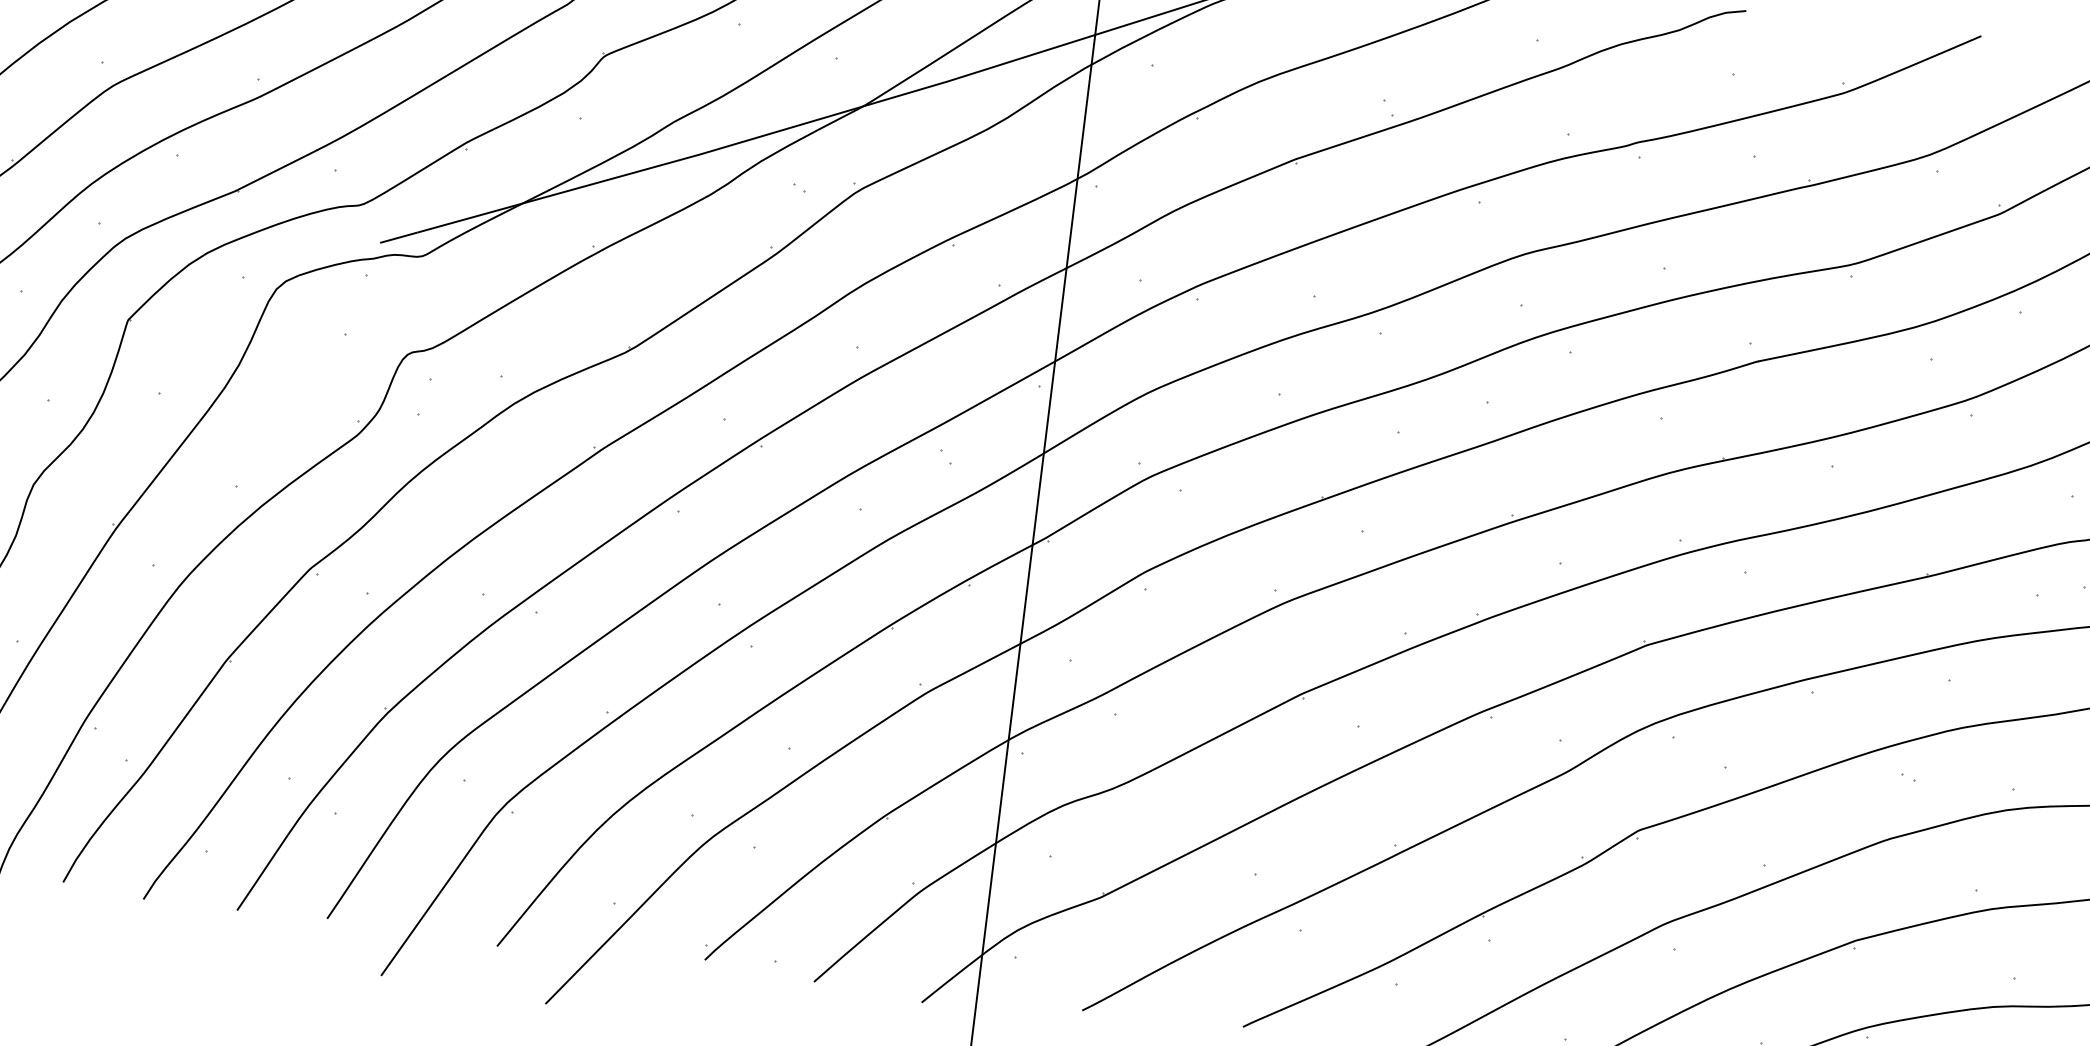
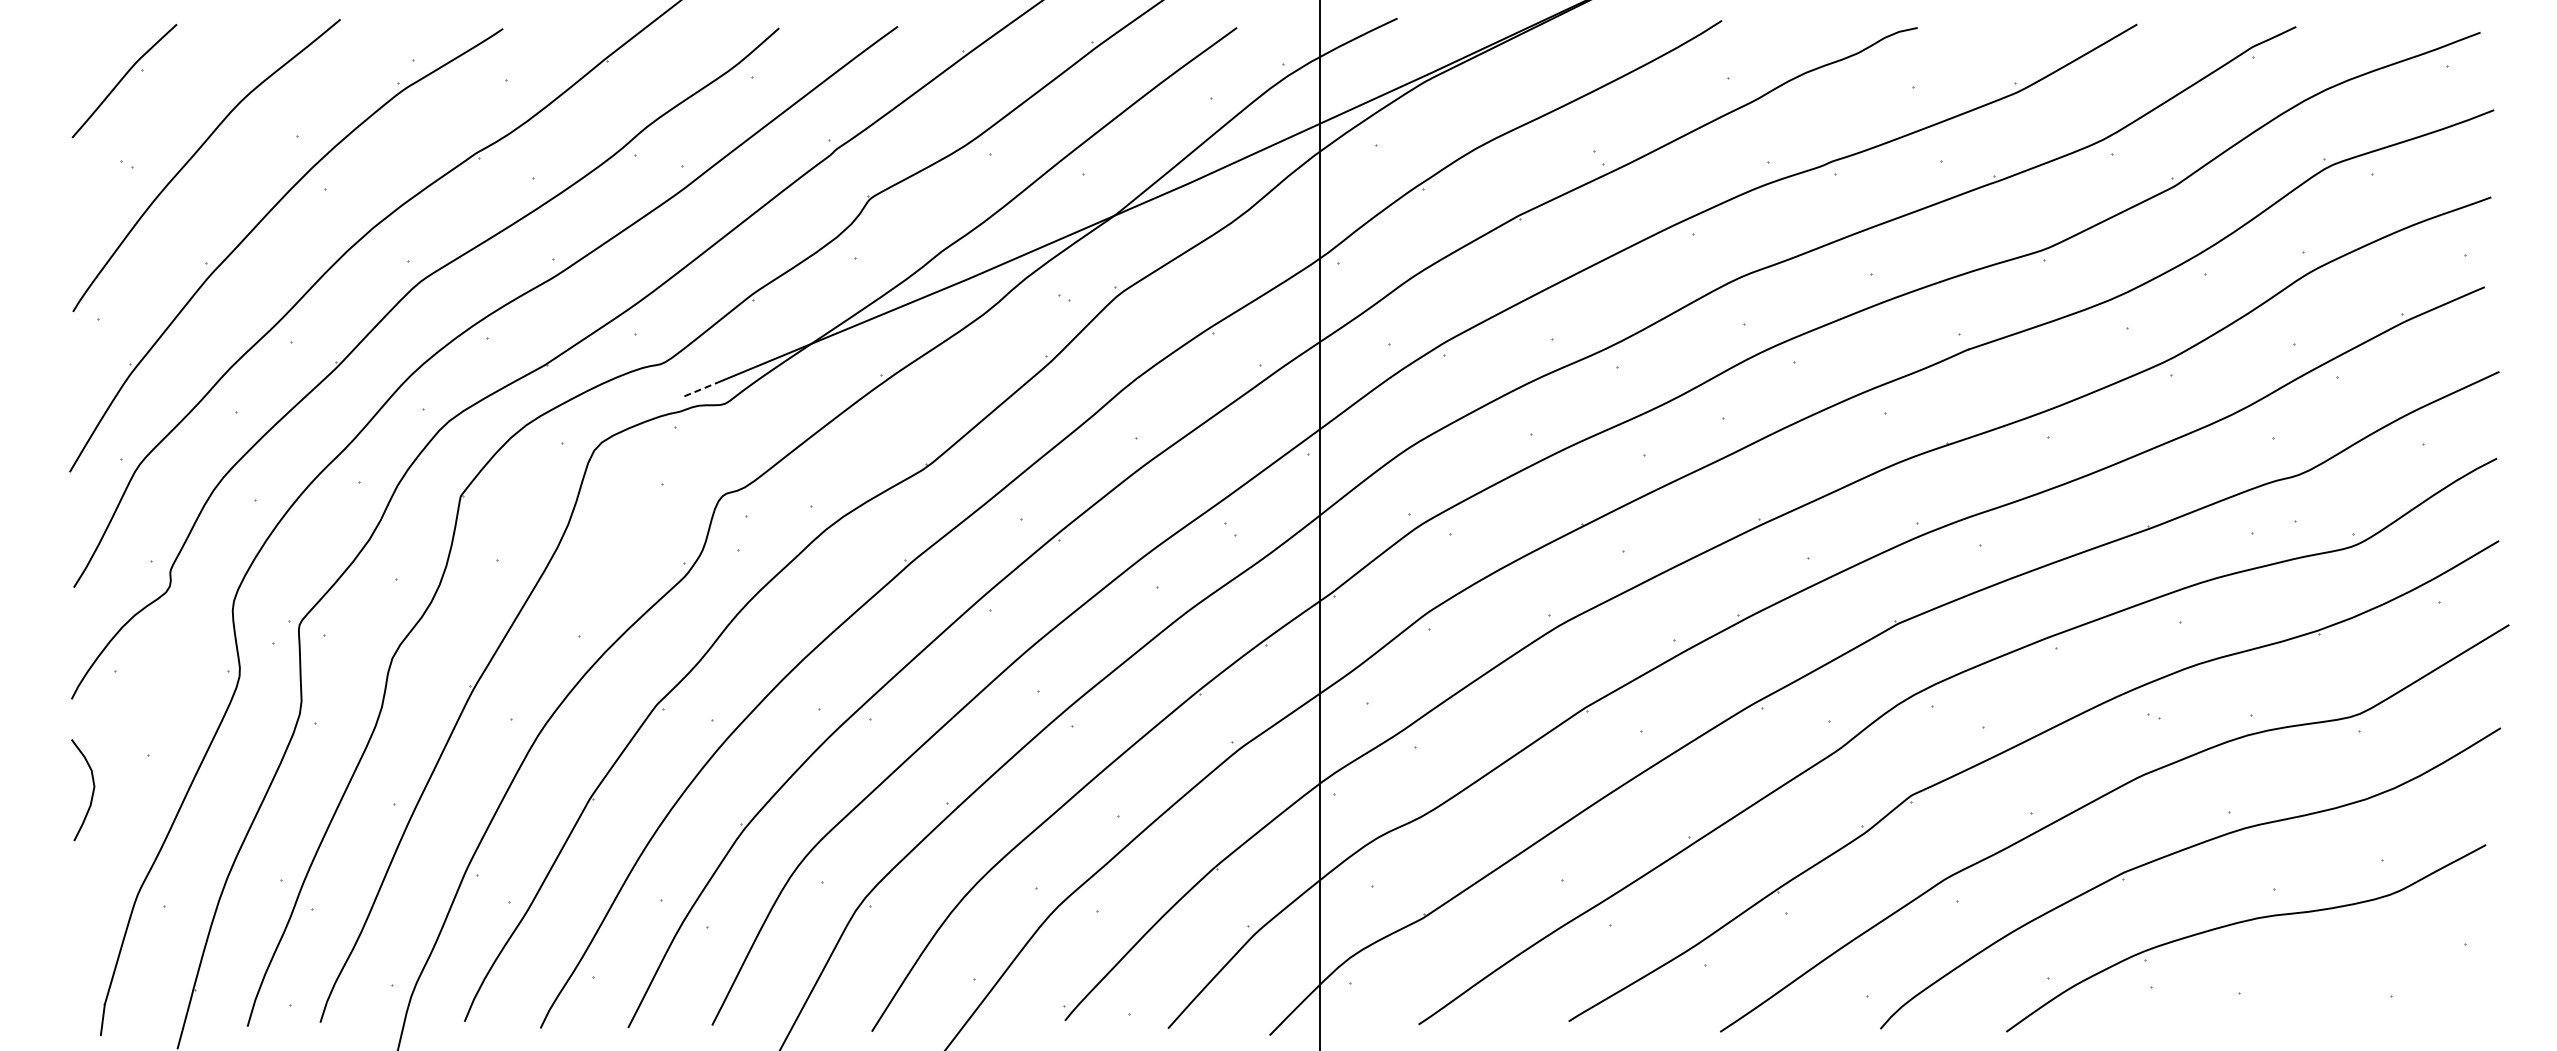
line: (399, 237) -> (701, 389), solid -> dashed

